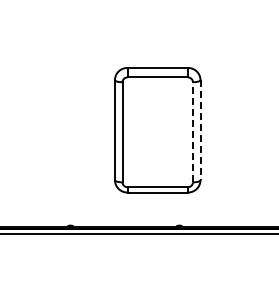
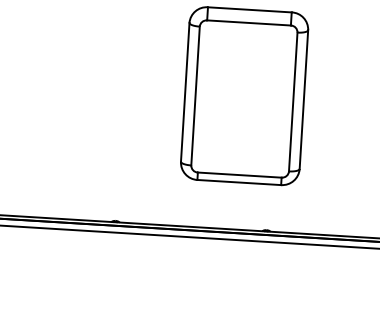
line: (200, 130) -> (303, 100), dashed -> solid
line: (192, 131) -> (292, 100), dashed -> solid

